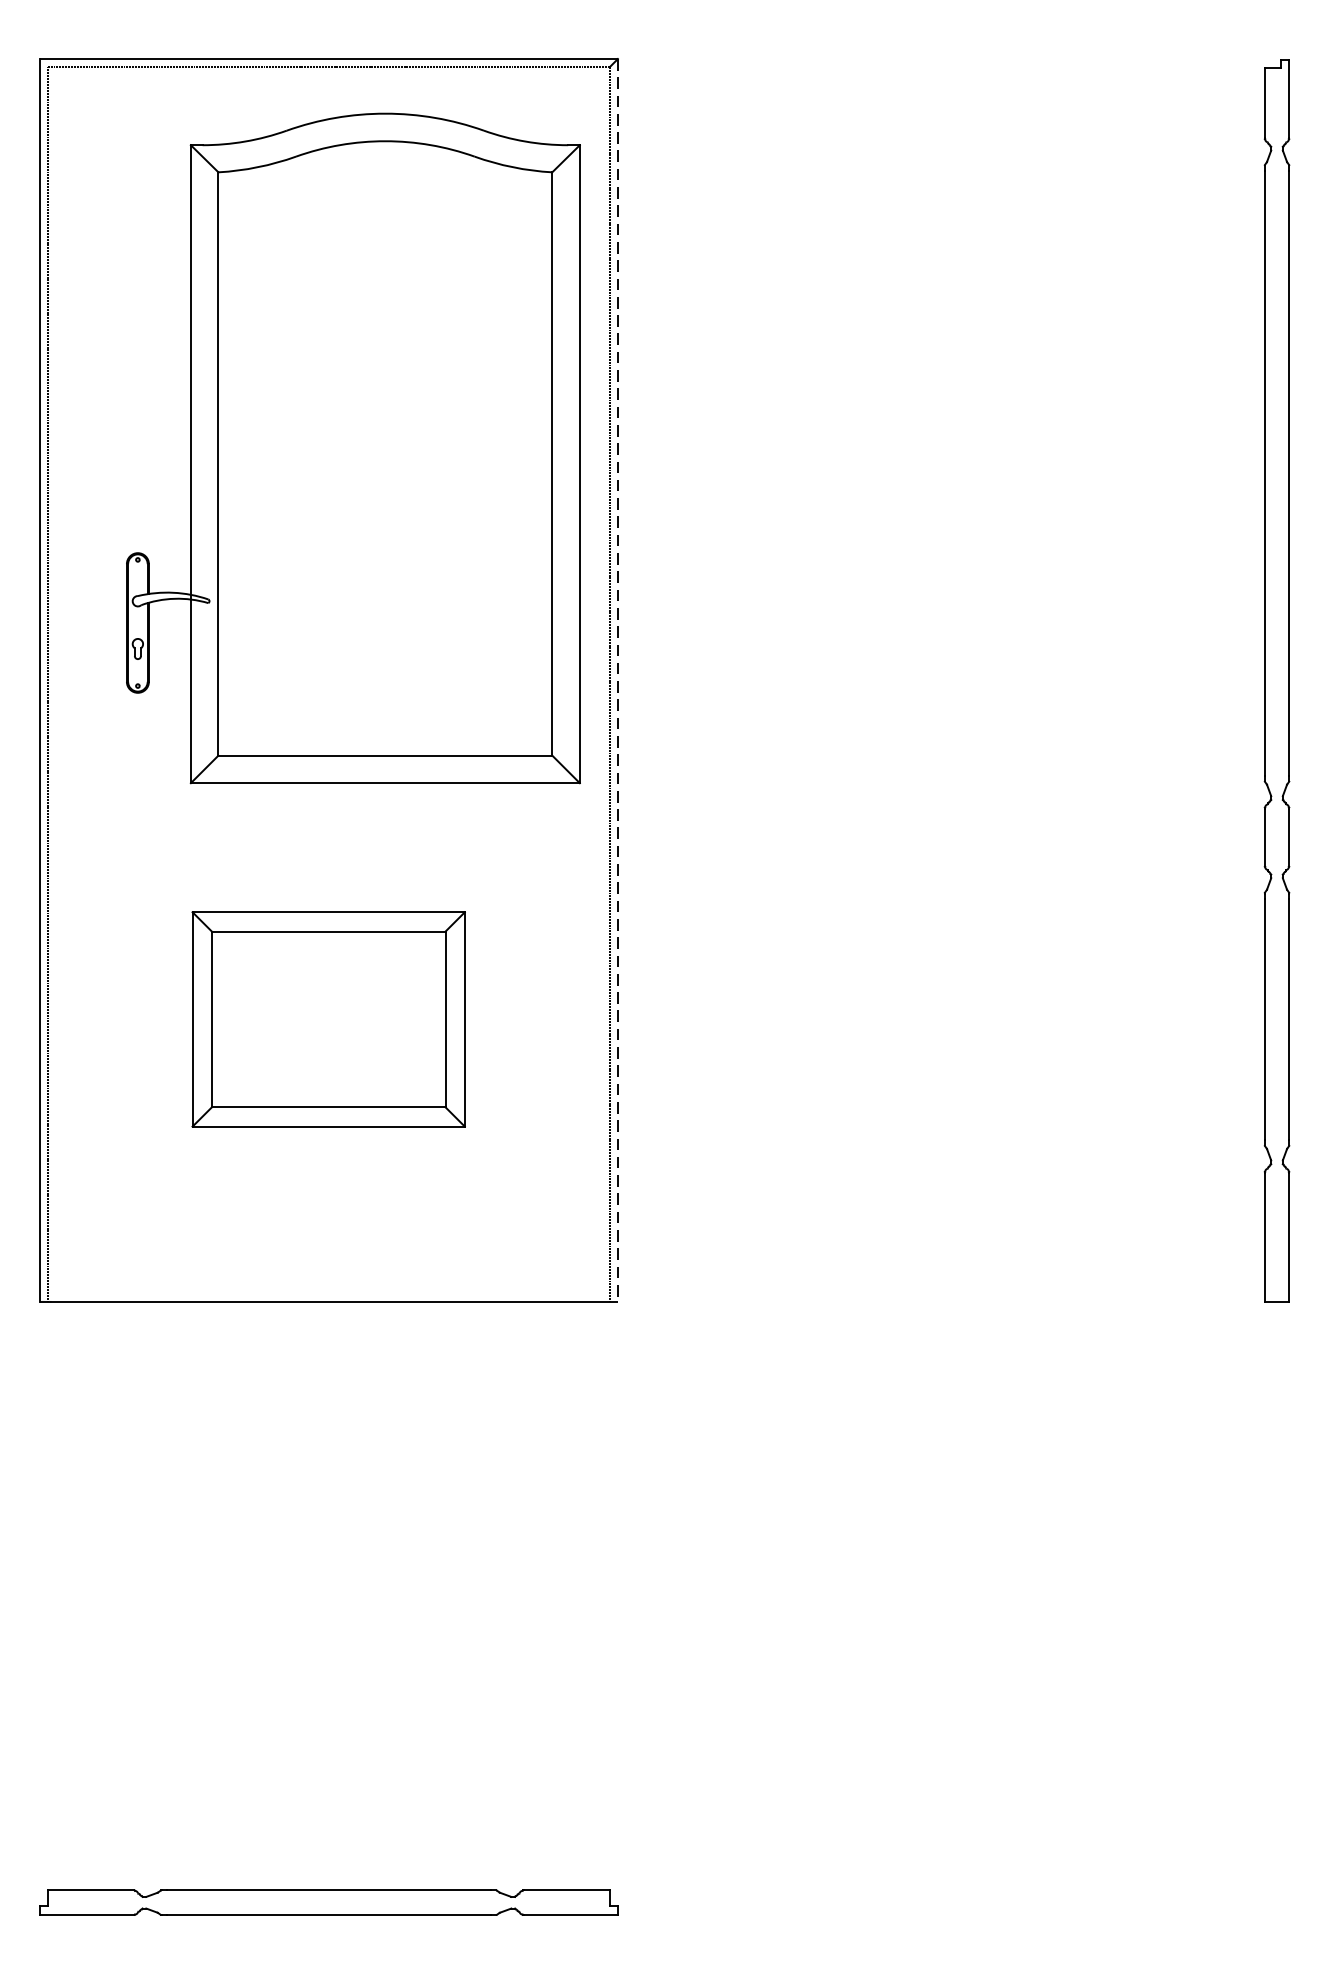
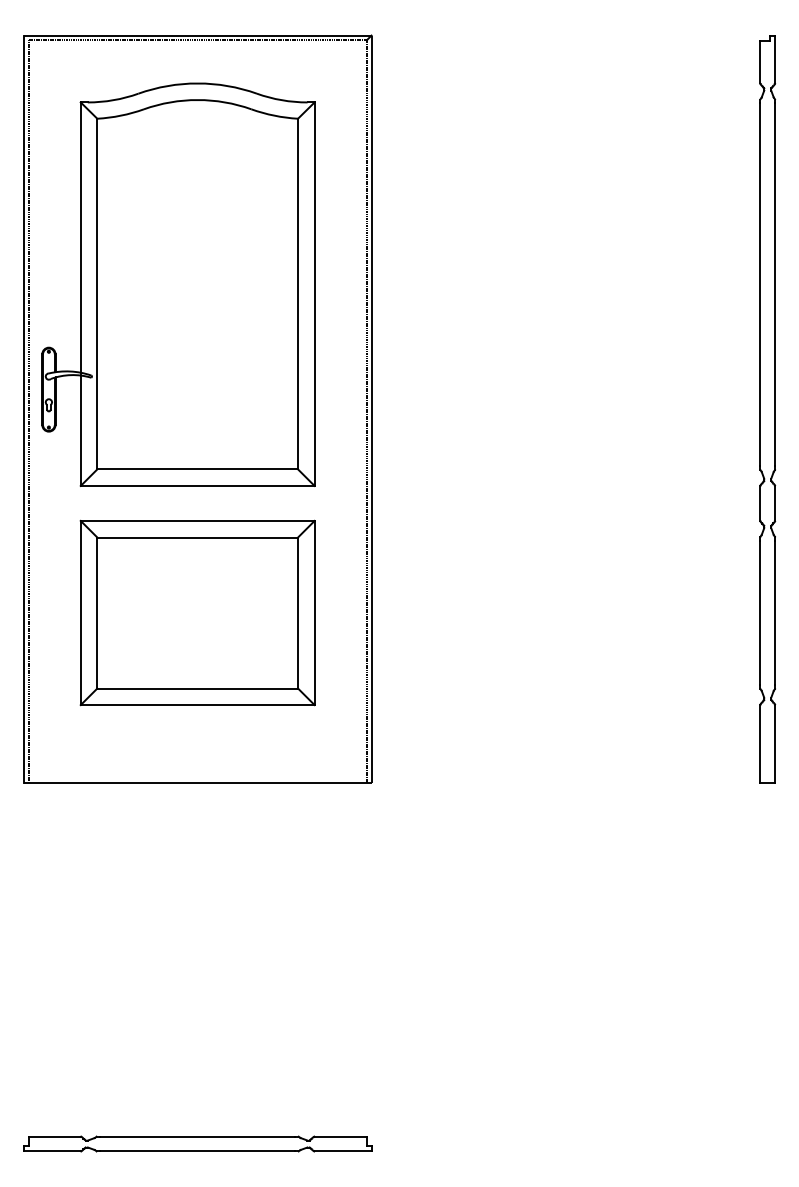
part: (353, 448) -> (178, 284), moved
line: (617, 680) -> (371, 409), dashed -> solid
part: (328, 1018) -> (197, 612), size x1.43

